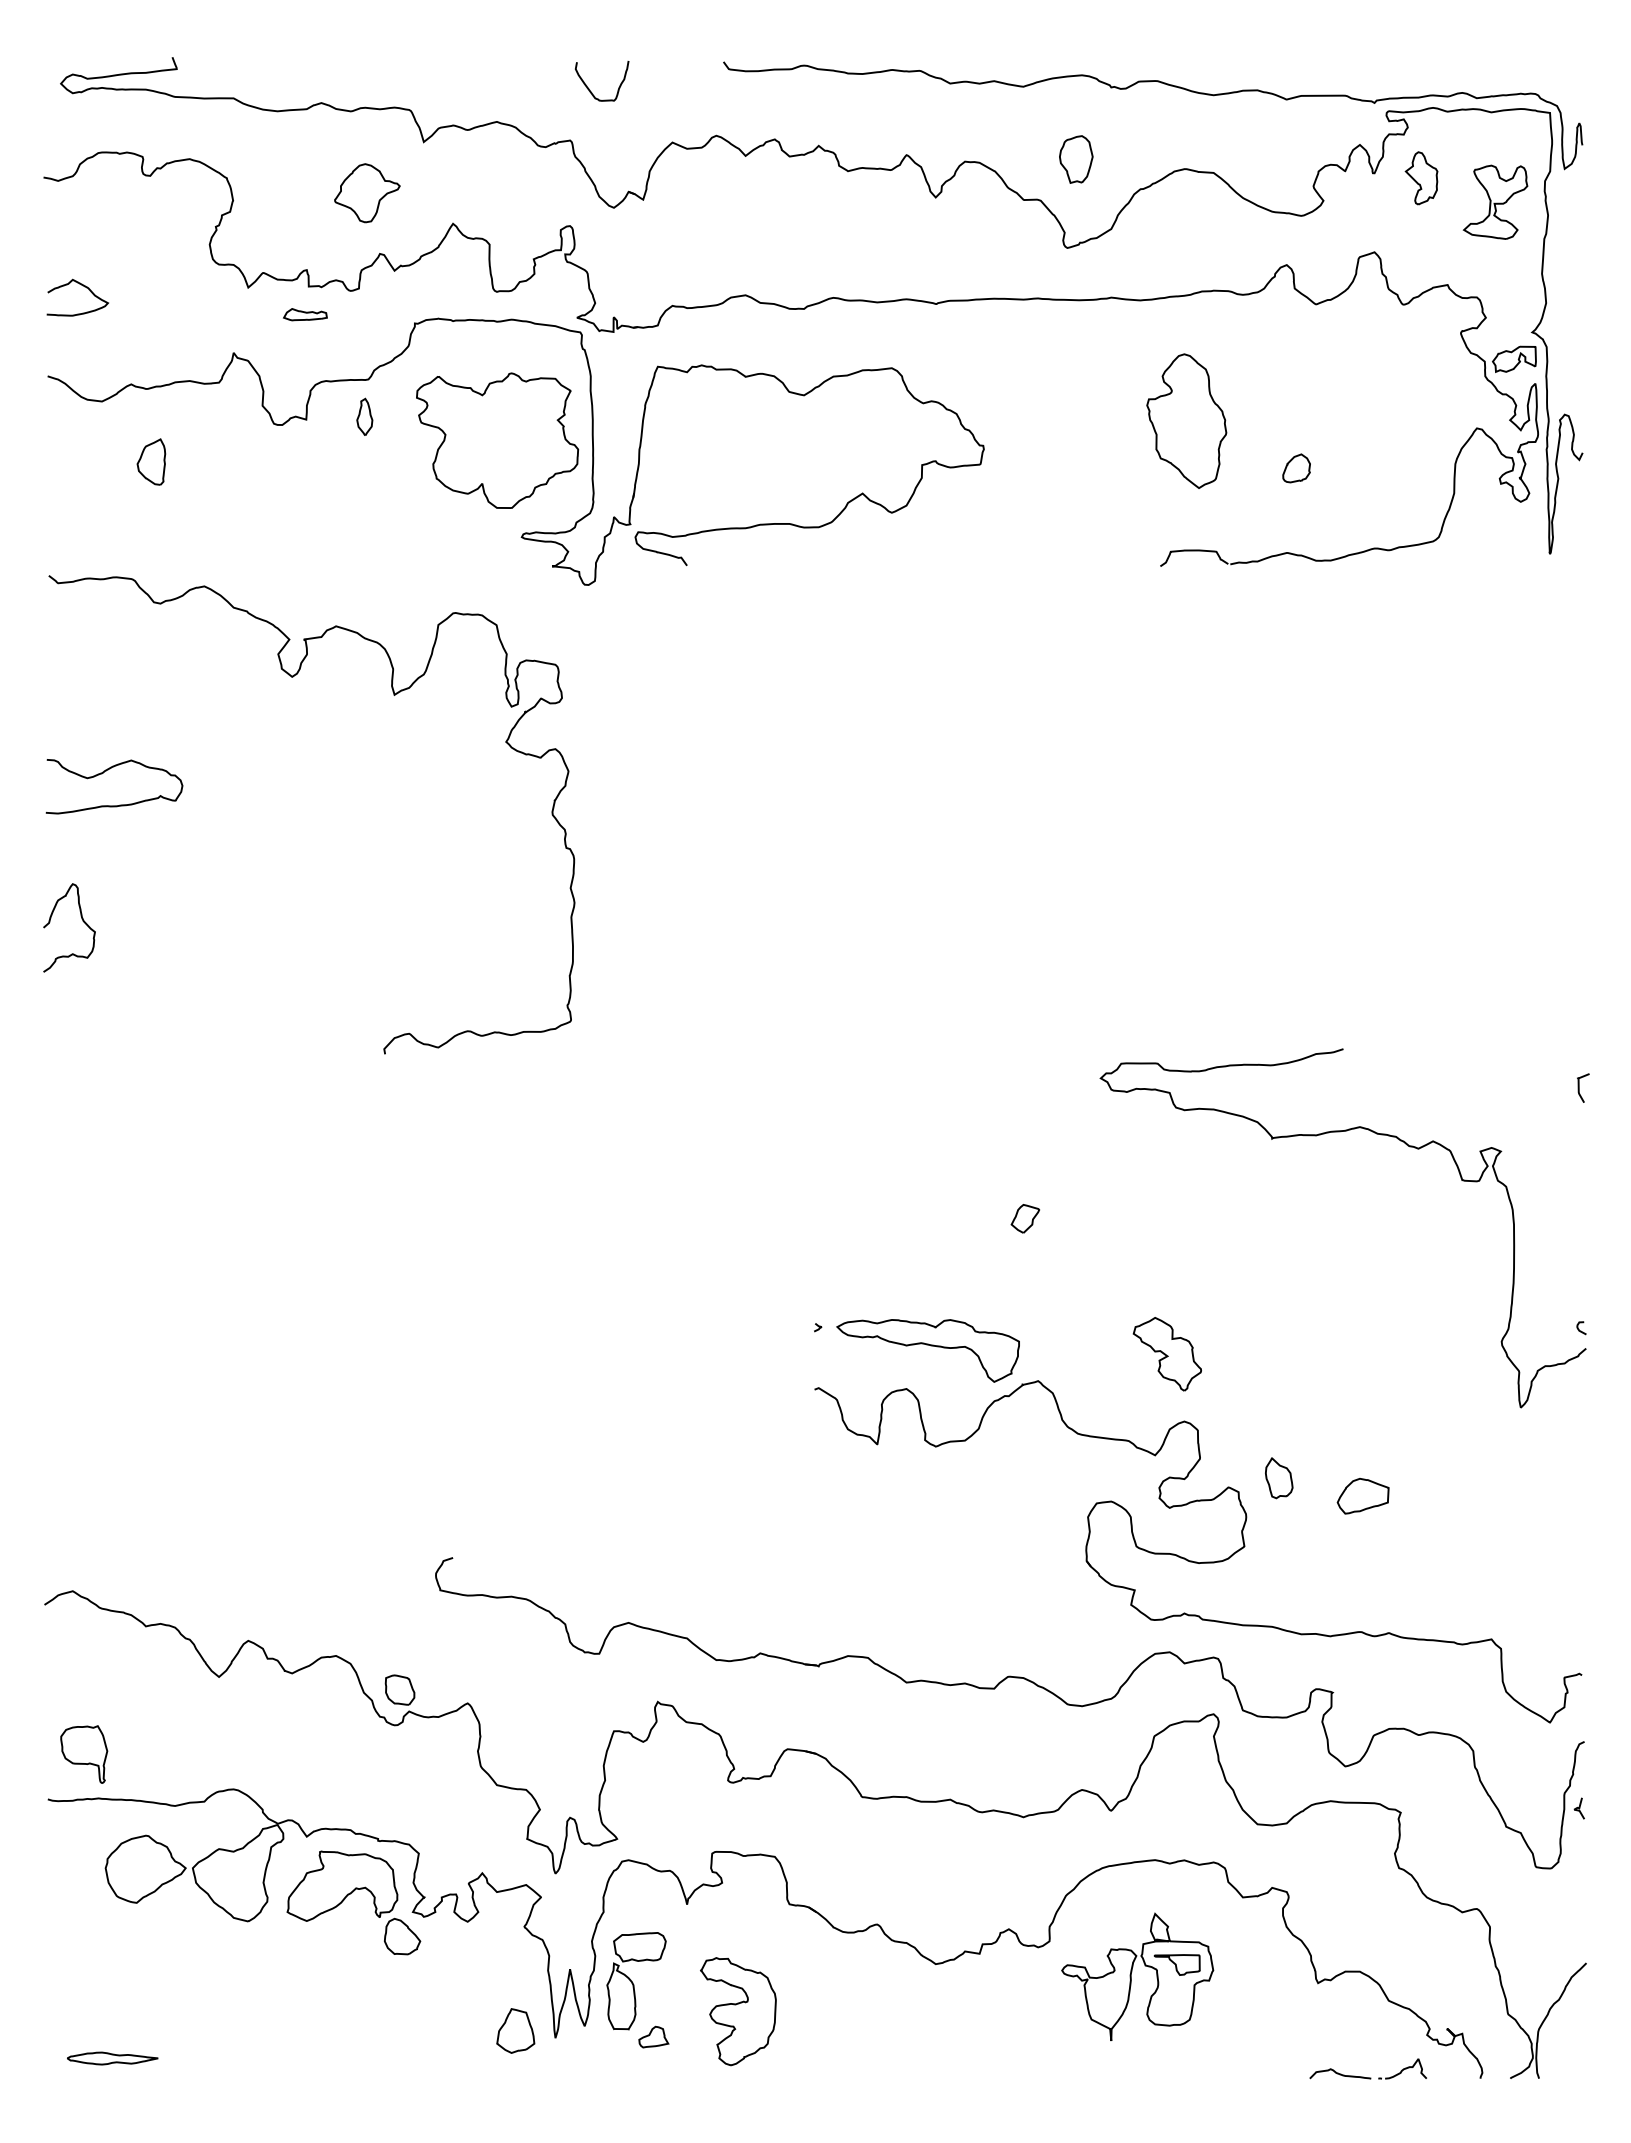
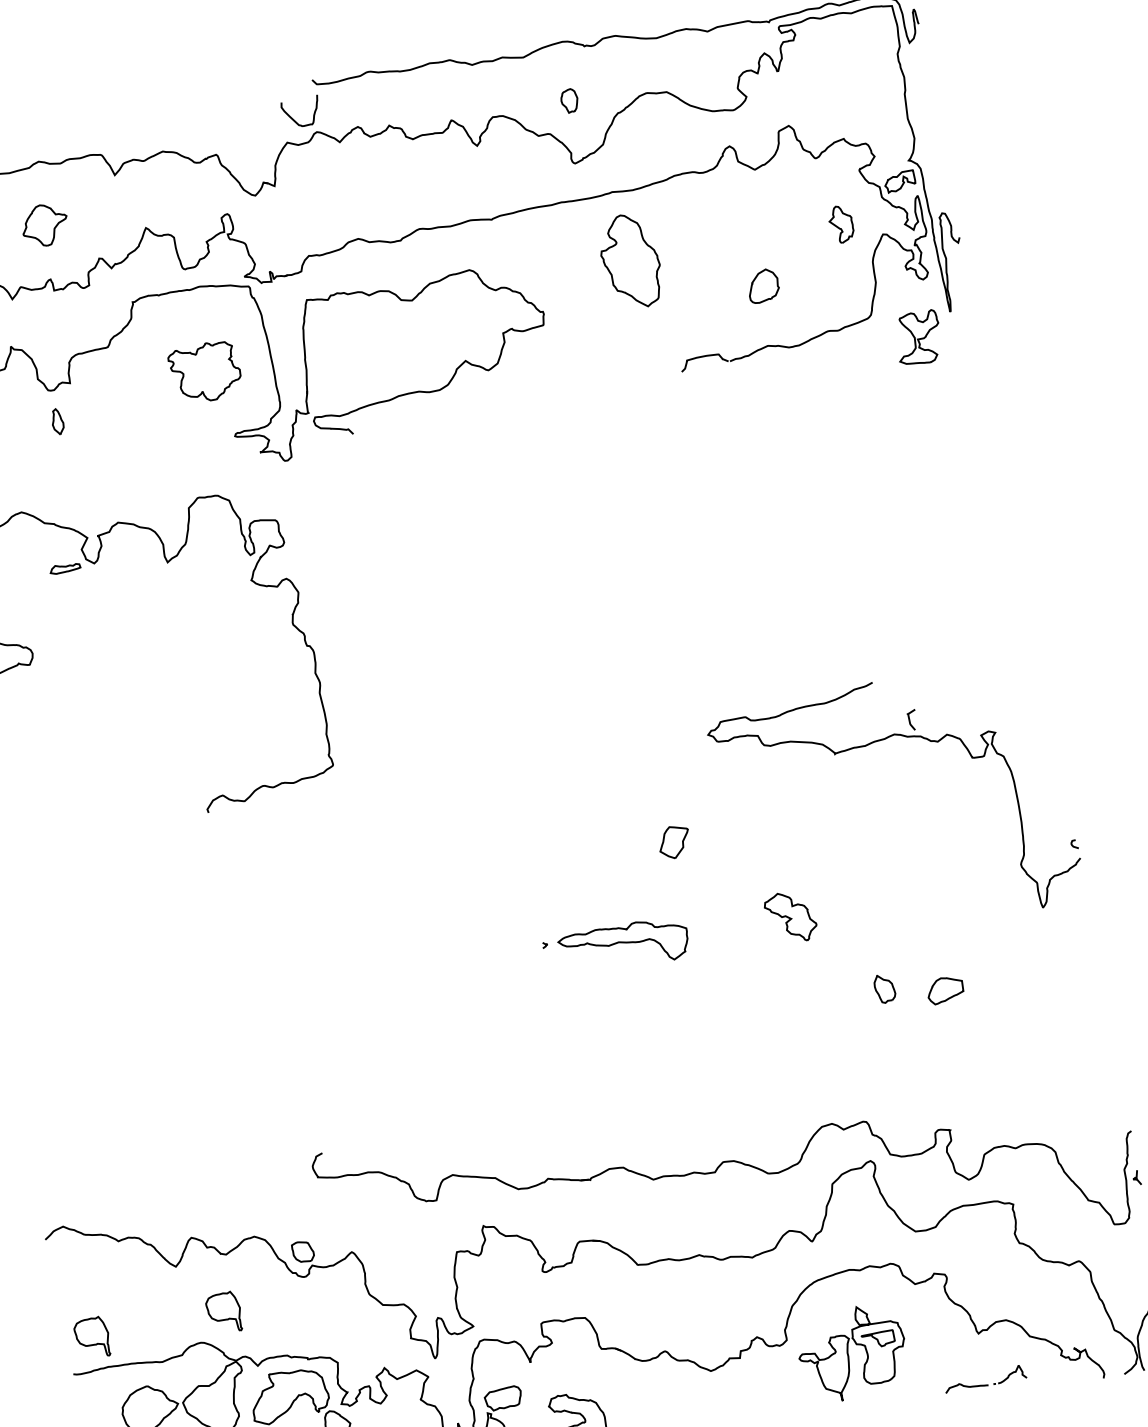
curve: (589, 88) -> (293, 119), moved
part: (1076, 159) -> (569, 100), size x0.7
part: (1421, 178) -> (841, 224), moved
part: (367, 193) -> (45, 225), moved
part: (1495, 201) -> (918, 337), moved
part: (305, 314) -> (65, 568), moved
part: (364, 416) -> (57, 421), moved
part: (1186, 420) -> (630, 261), moved
part: (497, 440) -> (205, 372), size x0.6
part: (1296, 468) -> (763, 286), size x1.6
curve: (1579, 1087) -> (910, 720), moved
part: (1025, 1218) -> (674, 842), size x1.6
part: (1197, 1561) -> (839, 1057), removed
part: (274, 1754) -> (224, 1313), added
part: (1363, 2076) -> (982, 1384), moved

